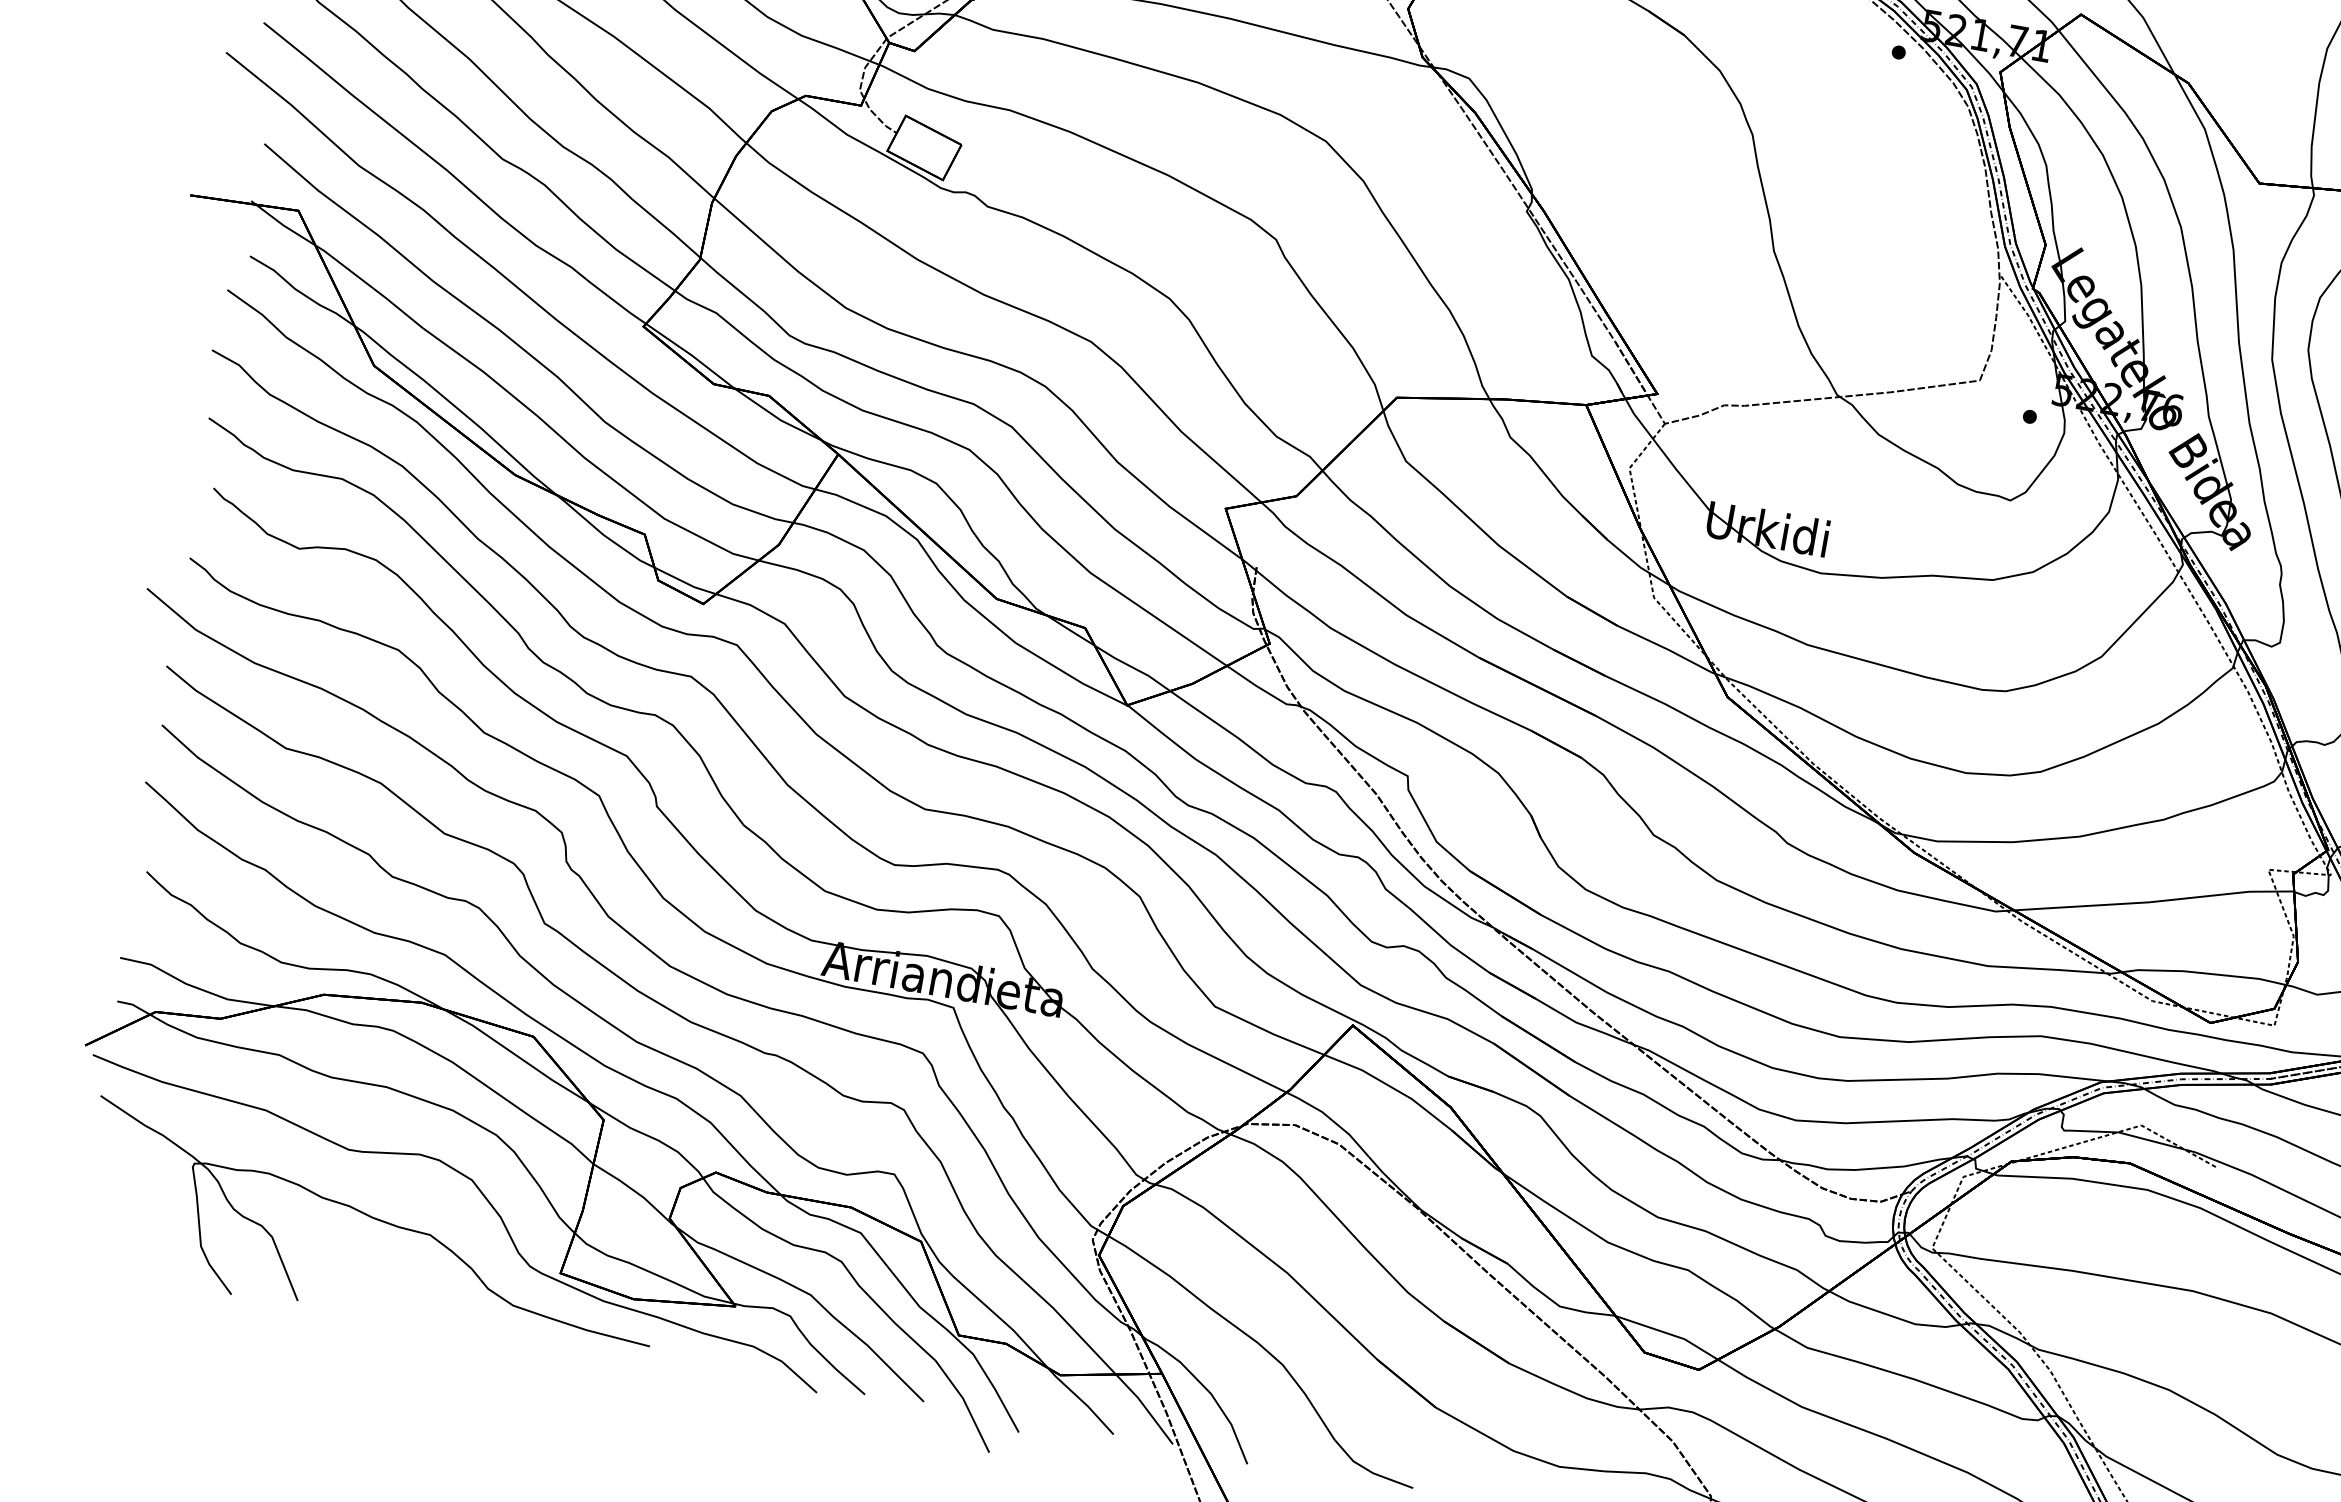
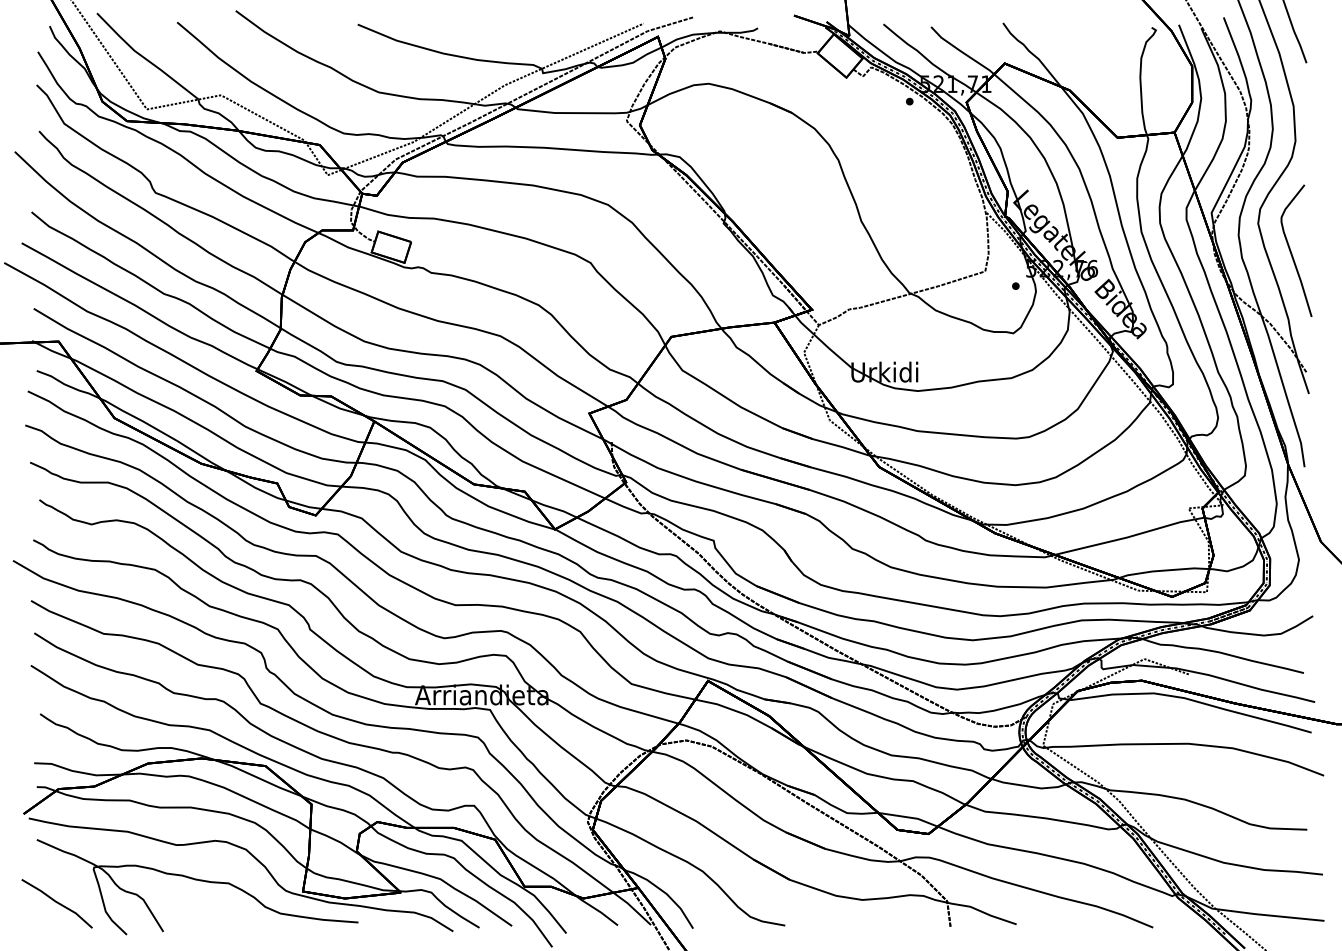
line: (115, 1216) -> (56, 903), added

